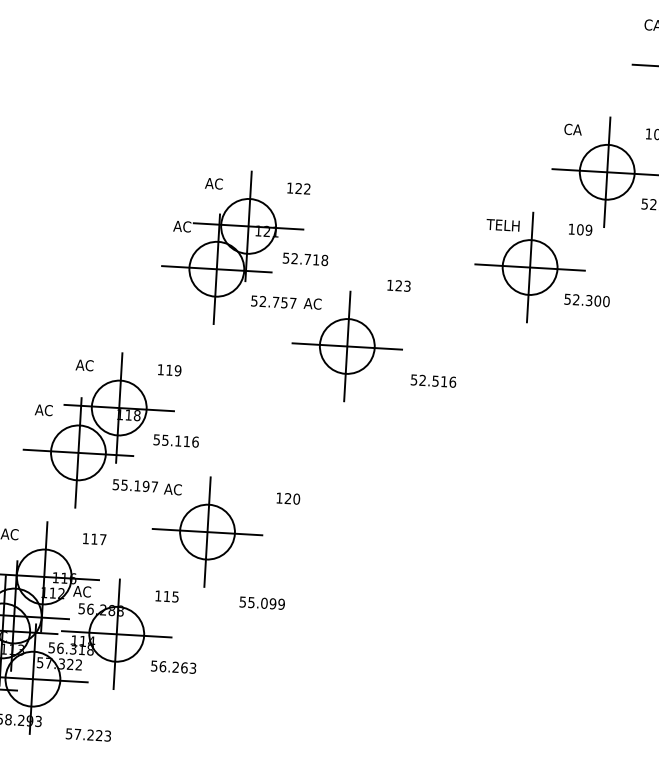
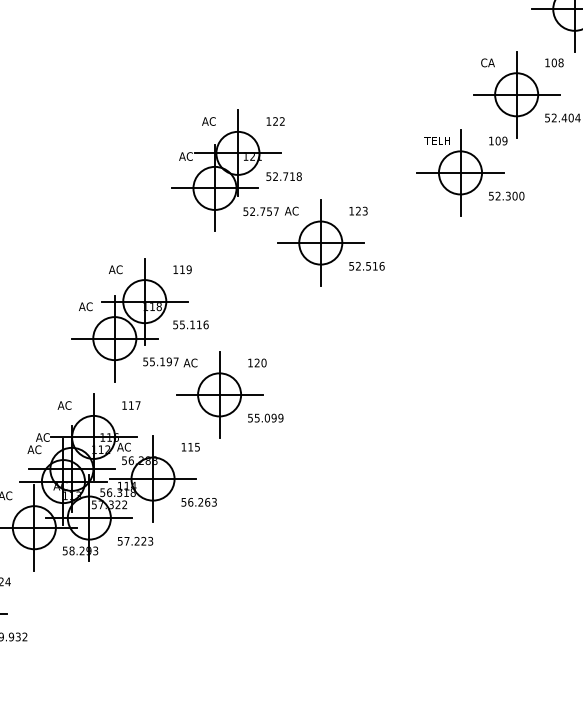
text: (398, 284) -> (358, 210), moved
text: (432, 381) -> (366, 266), moved
text: (288, 498) -> (257, 362), moved
text: (262, 602) -> (265, 417), moved
text: (88, 733) -> (135, 540), moved

